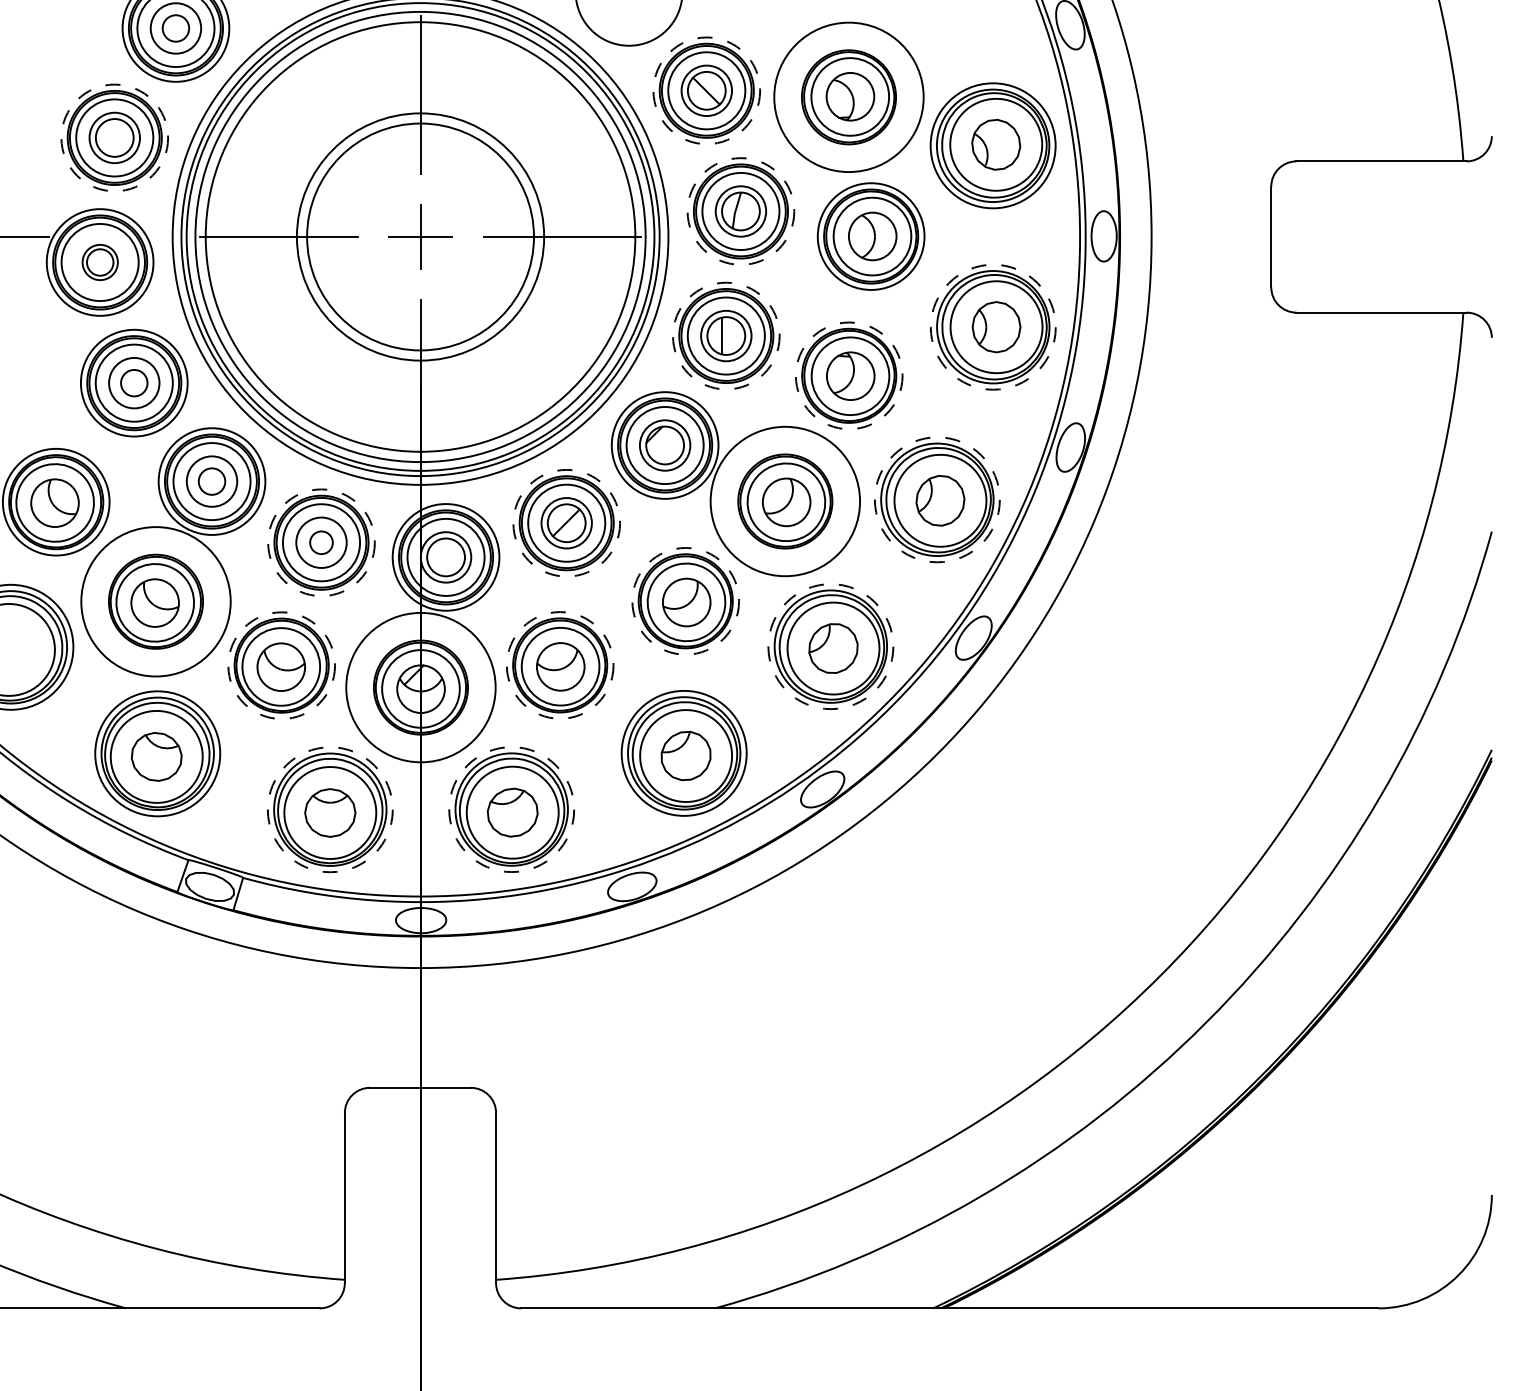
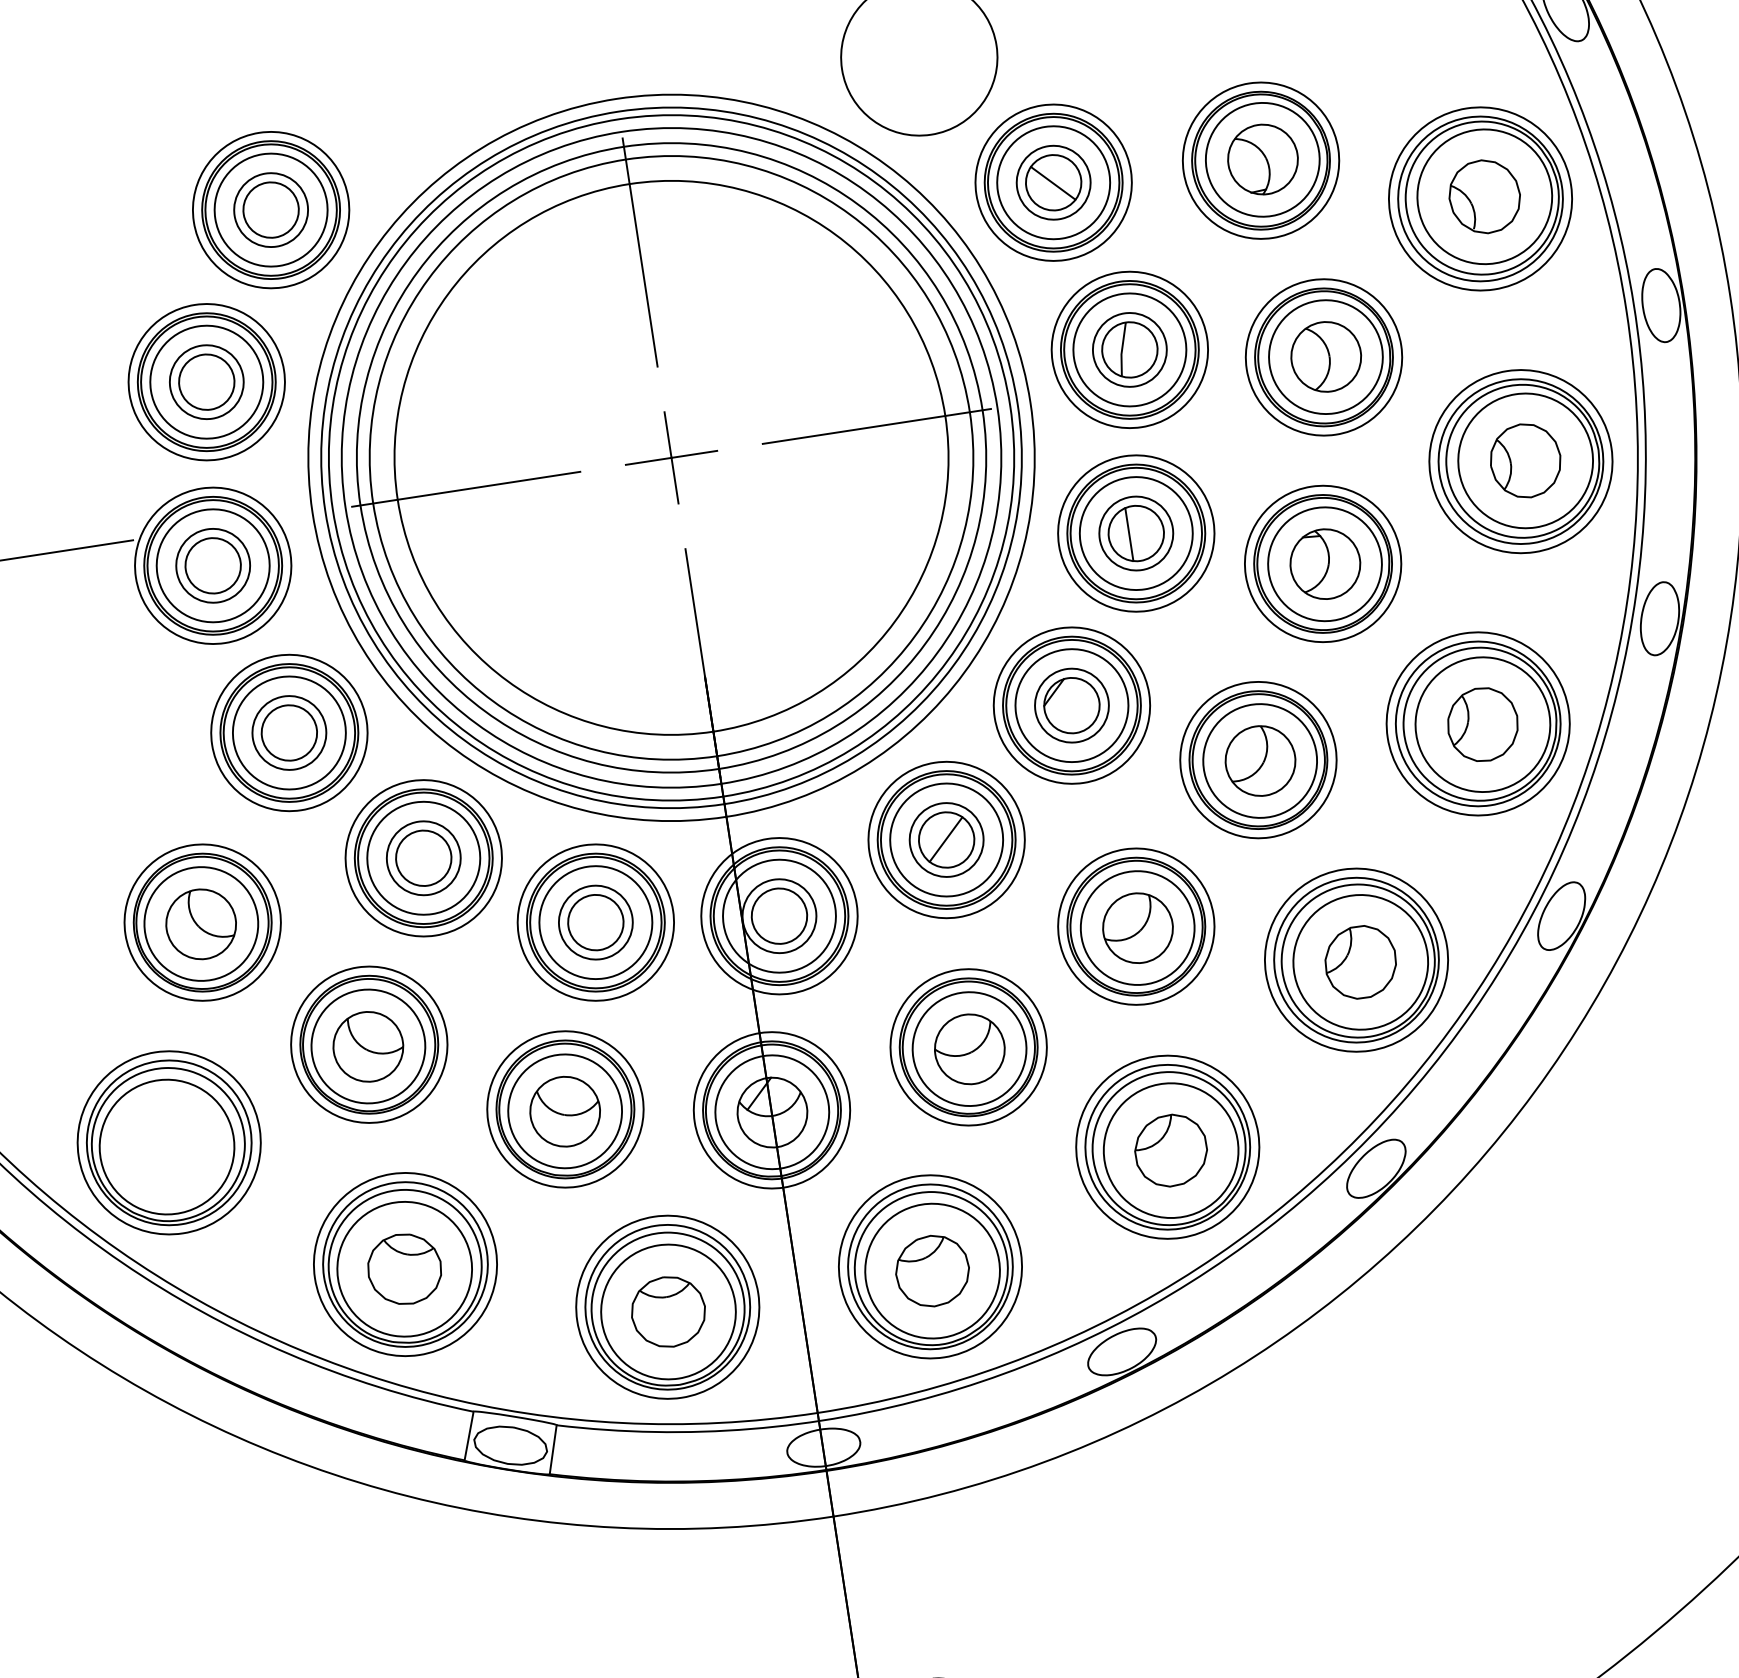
circle: (175, 28) -> (270, 210), size x1.43
circle: (706, 90) -> (1053, 182), dashed -> solid
circle: (848, 97) -> (1260, 161), size x0.71
circle: (114, 137) -> (206, 381), dashed -> solid
circle: (740, 211) -> (1129, 350), dashed -> solid
circle: (420, 236) -> (671, 457), size x1.67
circle: (420, 237) -> (671, 458), size x1.67
part: (100, 262) -> (213, 565), size x1.43
circle: (992, 326) -> (1519, 460), dashed -> solid
circle: (725, 335) -> (1134, 532), dashed -> solid
circle: (848, 375) -> (1321, 563), dashed -> solid
circle: (134, 383) -> (289, 733), size x1.43
circle: (211, 481) -> (422, 858), size x1.43
circle: (936, 499) -> (1476, 723), dashed -> solid
circle: (784, 501) -> (1257, 760), size x0.71
circle: (566, 522) -> (946, 838), dashed -> solid
circle: (321, 542) -> (595, 922), dashed -> solid
circle: (321, 542) -> (595, 922), size x1.67
circle: (685, 600) -> (1135, 925), dashed -> solid
circle: (155, 601) -> (368, 1044), size x0.71
circle: (830, 646) -> (1355, 960), dashed -> solid
circle: (281, 665) -> (565, 1109), dashed -> solid
circle: (559, 665) -> (967, 1047), dashed -> solid
circle: (420, 687) -> (771, 1110), size x0.71
circle: (329, 809) -> (666, 1307), dashed -> solid
circle: (511, 809) -> (930, 1266), dashed -> solid

